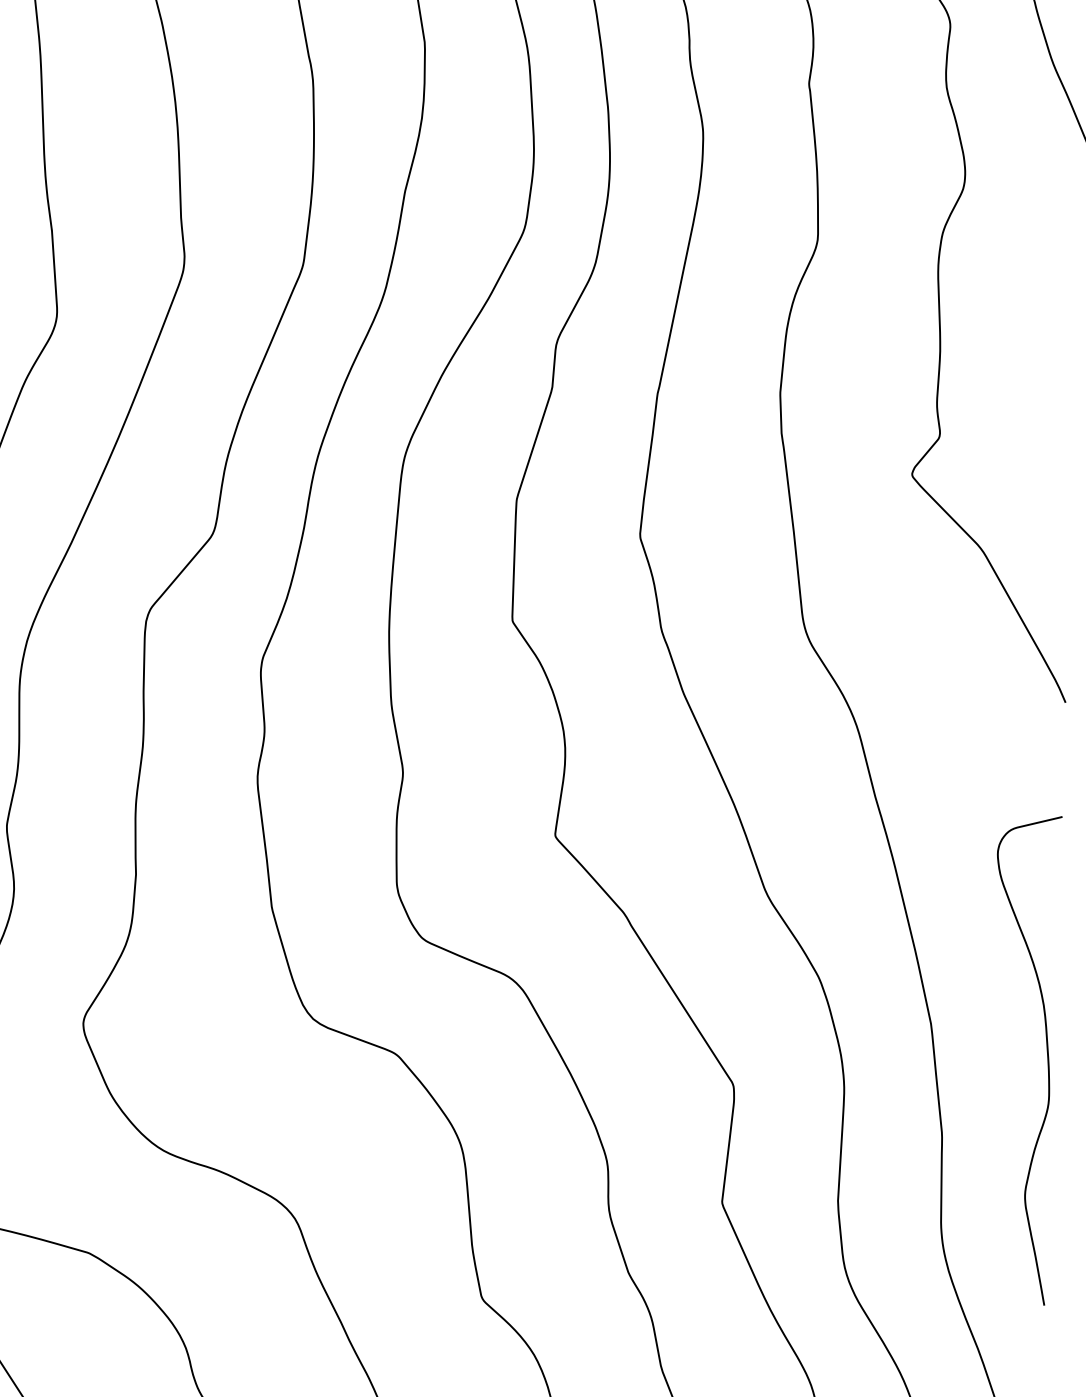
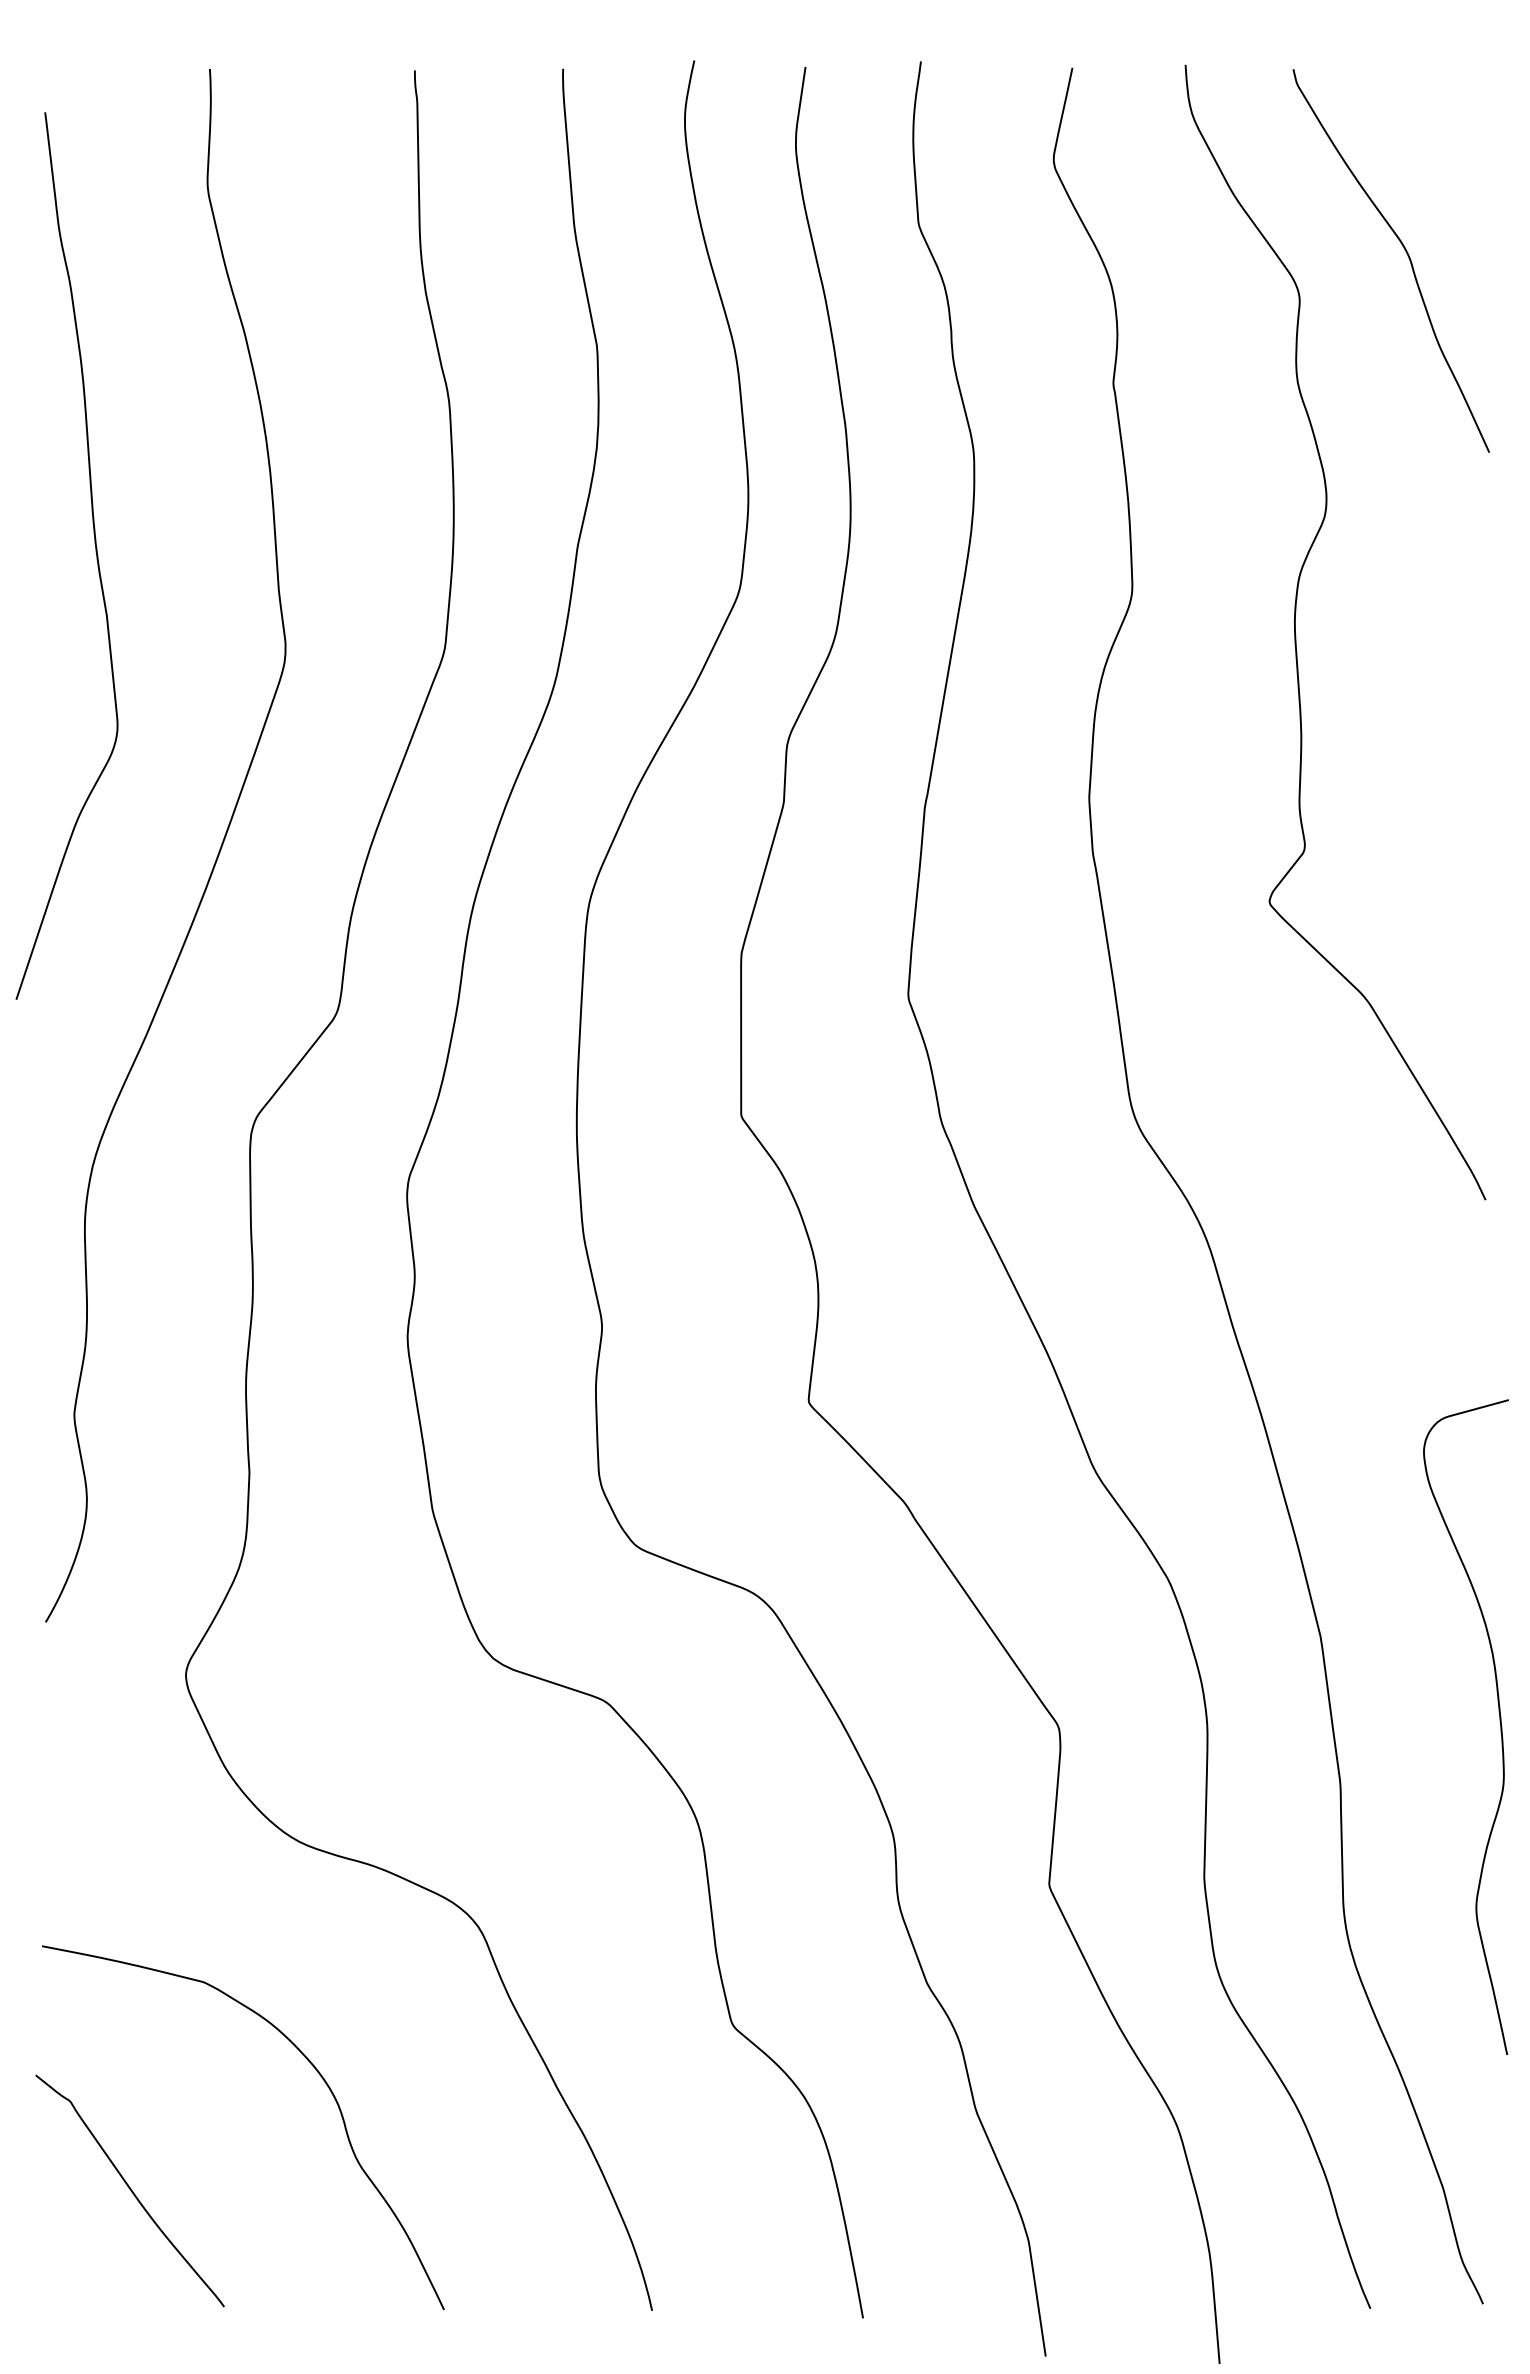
curve: (1047, 1056) -> (1499, 1721), moved

